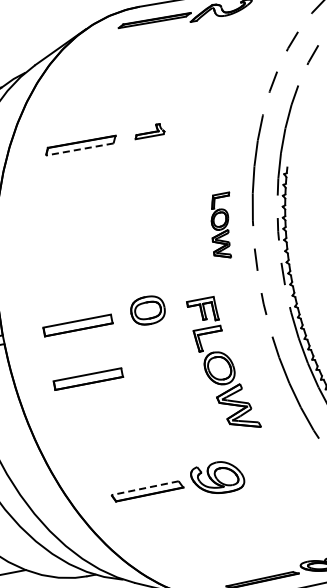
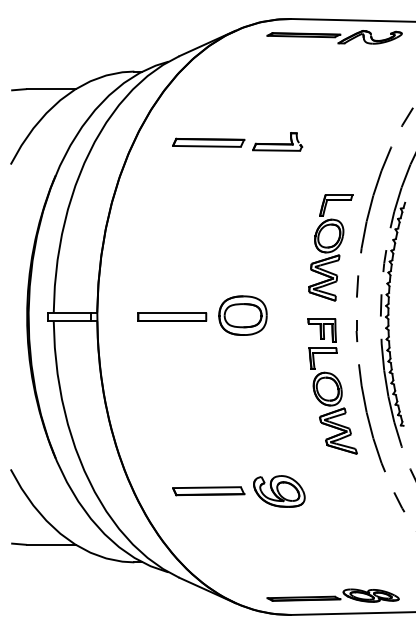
part: (148, 131) -> (277, 141), size x1.67
line: (79, 149) -> (206, 146), dashed -> solid
part: (221, 226) -> (330, 247), size x1.67
part: (147, 310) -> (242, 315), size x1.43
part: (223, 364) -> (332, 386), moved
part: (88, 378) -> (172, 370), removed
line: (144, 488) -> (206, 487), dashed -> solid

